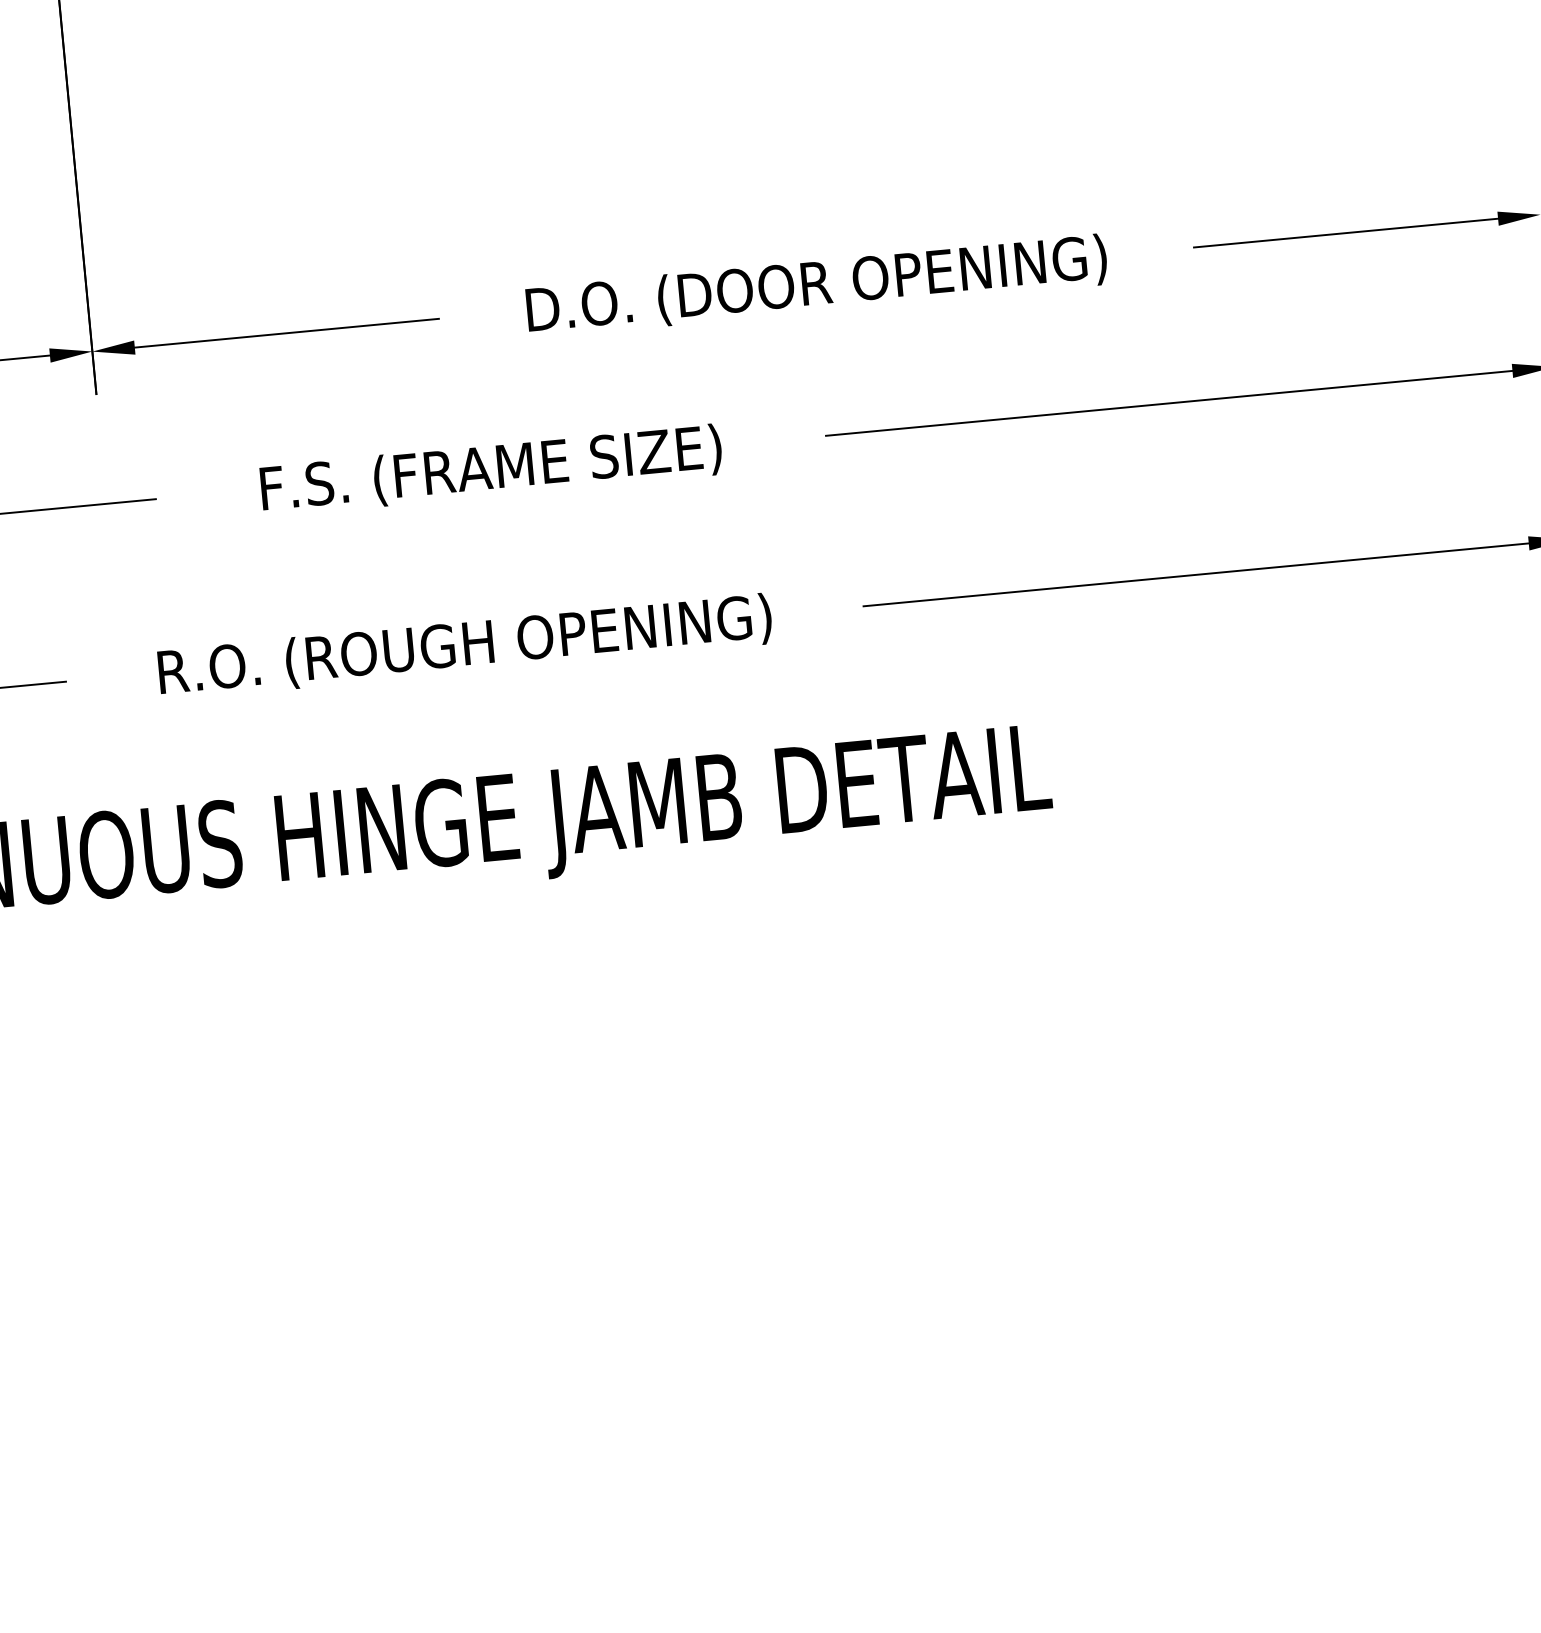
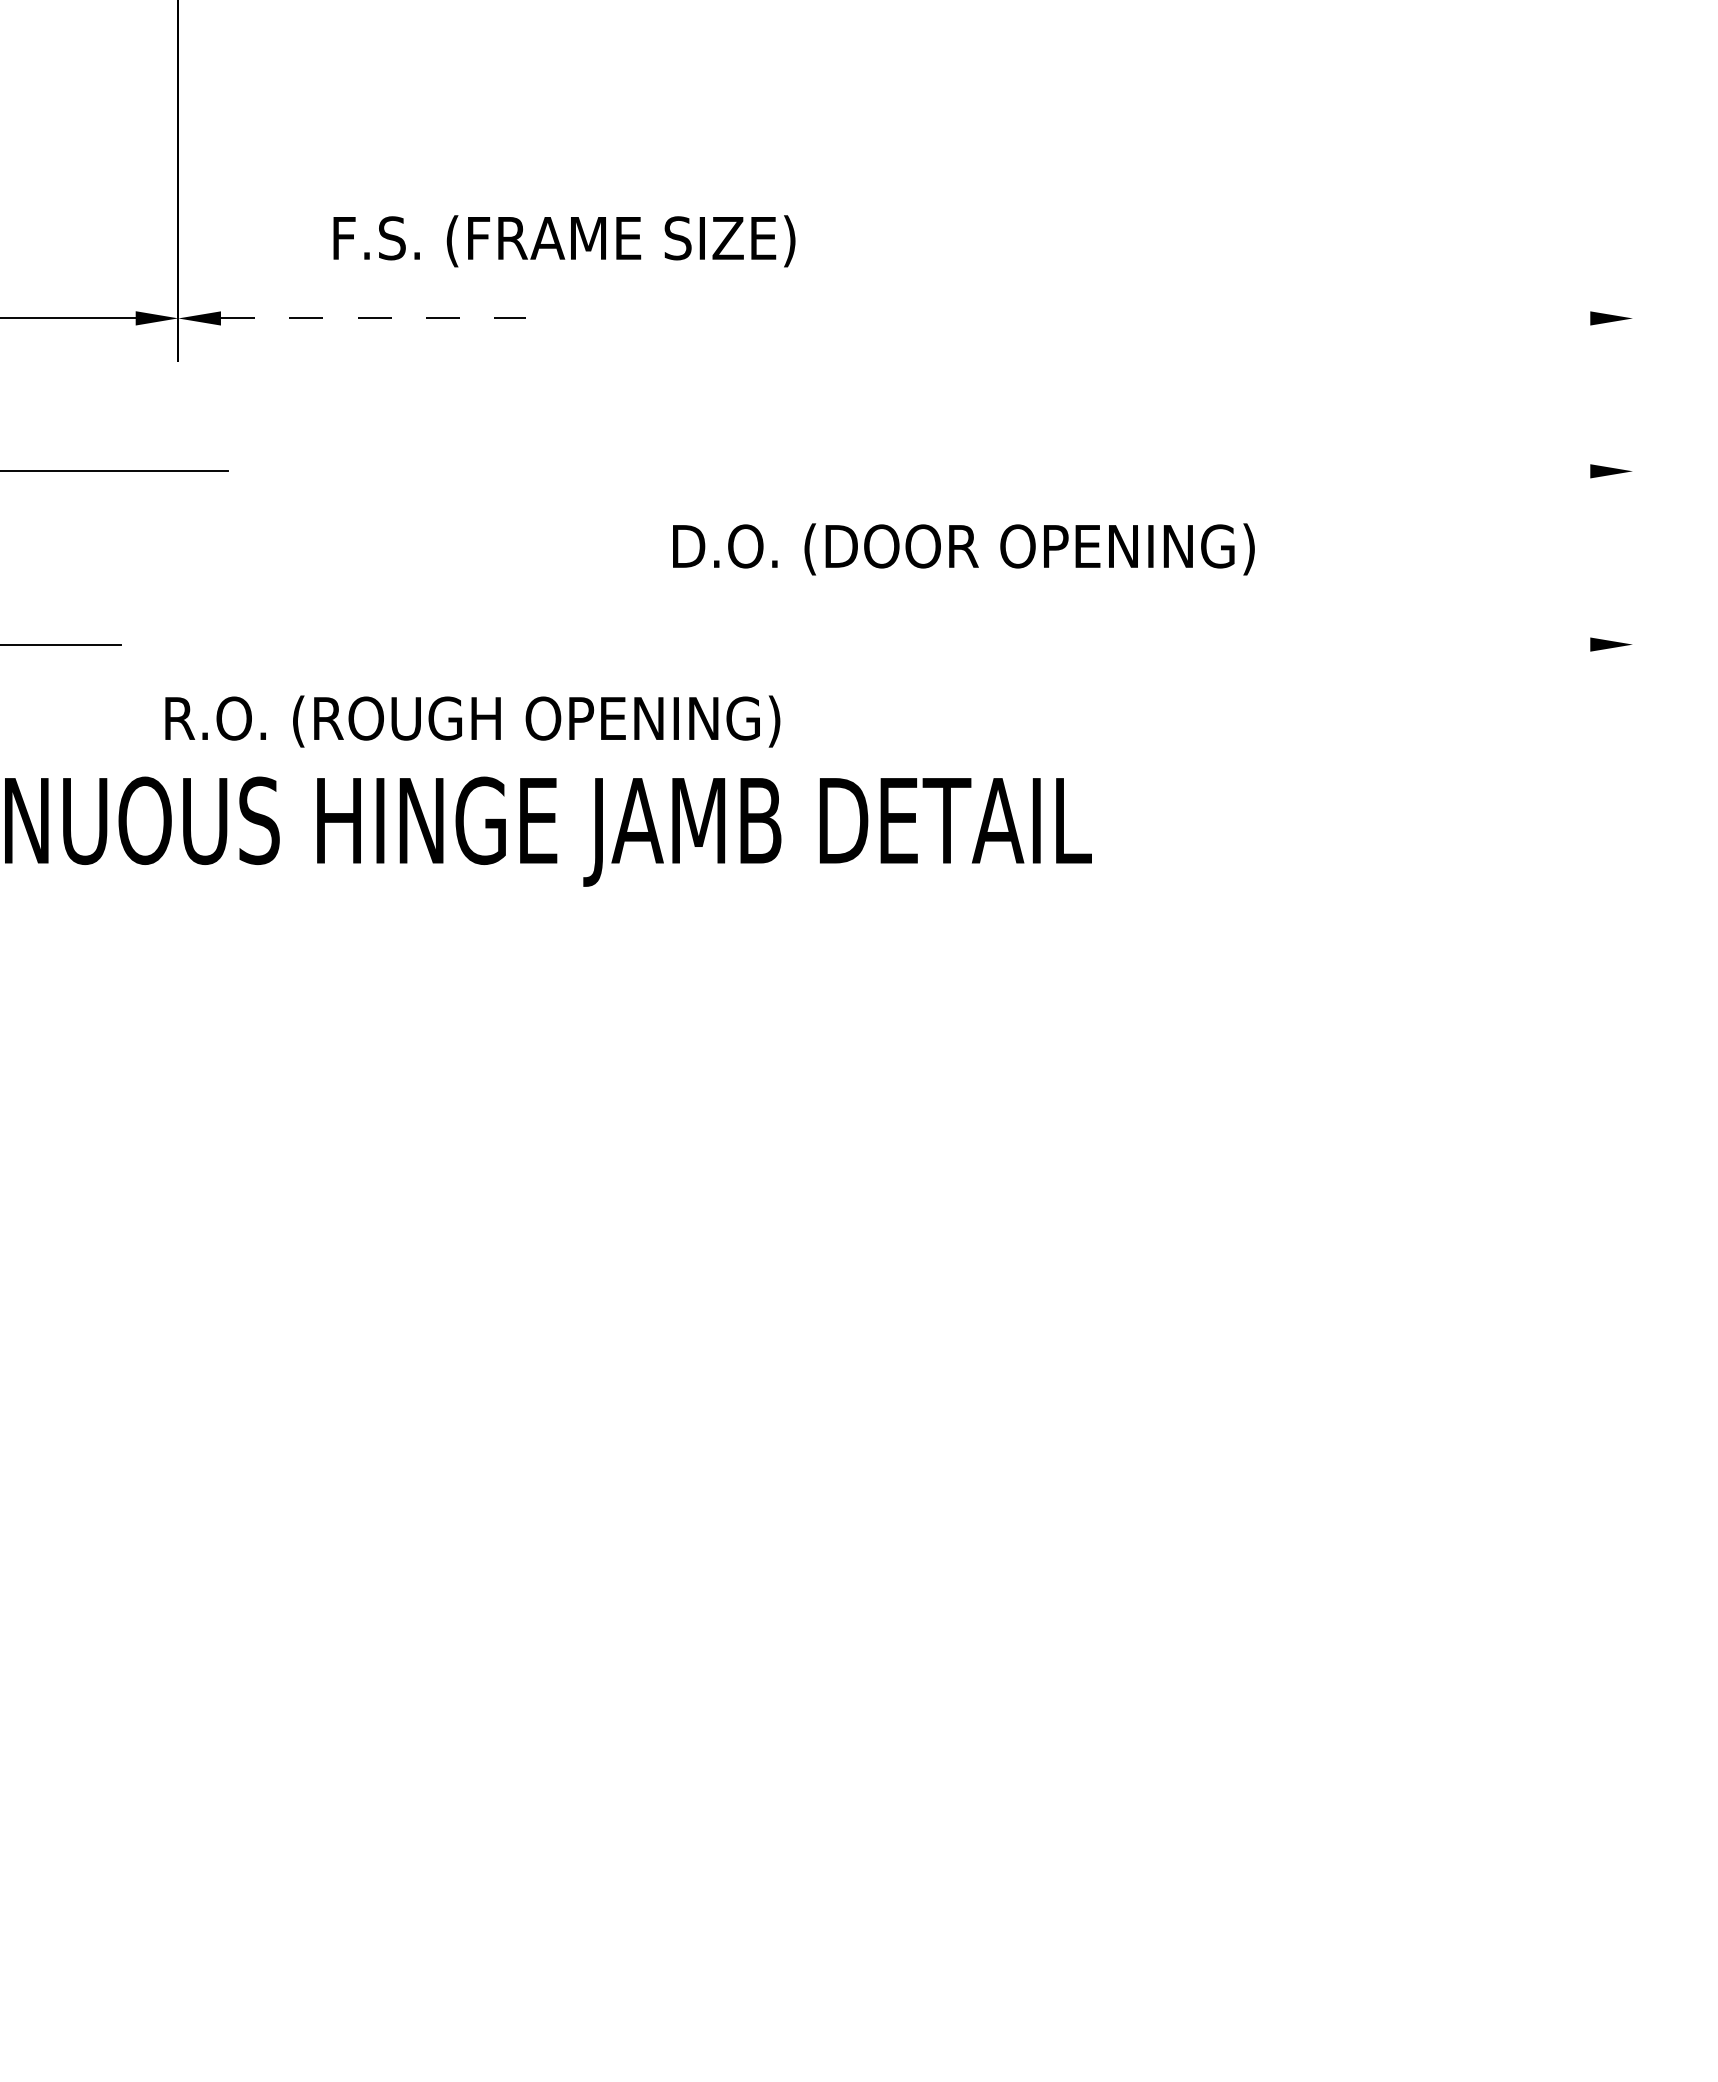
line: (1345, 233) -> (1437, 318), removed
text: (816, 286) -> (963, 549), moved
line: (286, 333) -> (373, 318), solid -> dashed
line: (1169, 403) -> (1245, 471), removed
text: (491, 470) -> (564, 241), moved
line: (1196, 574) -> (1256, 644), removed
text: (464, 646) -> (472, 721), moved

